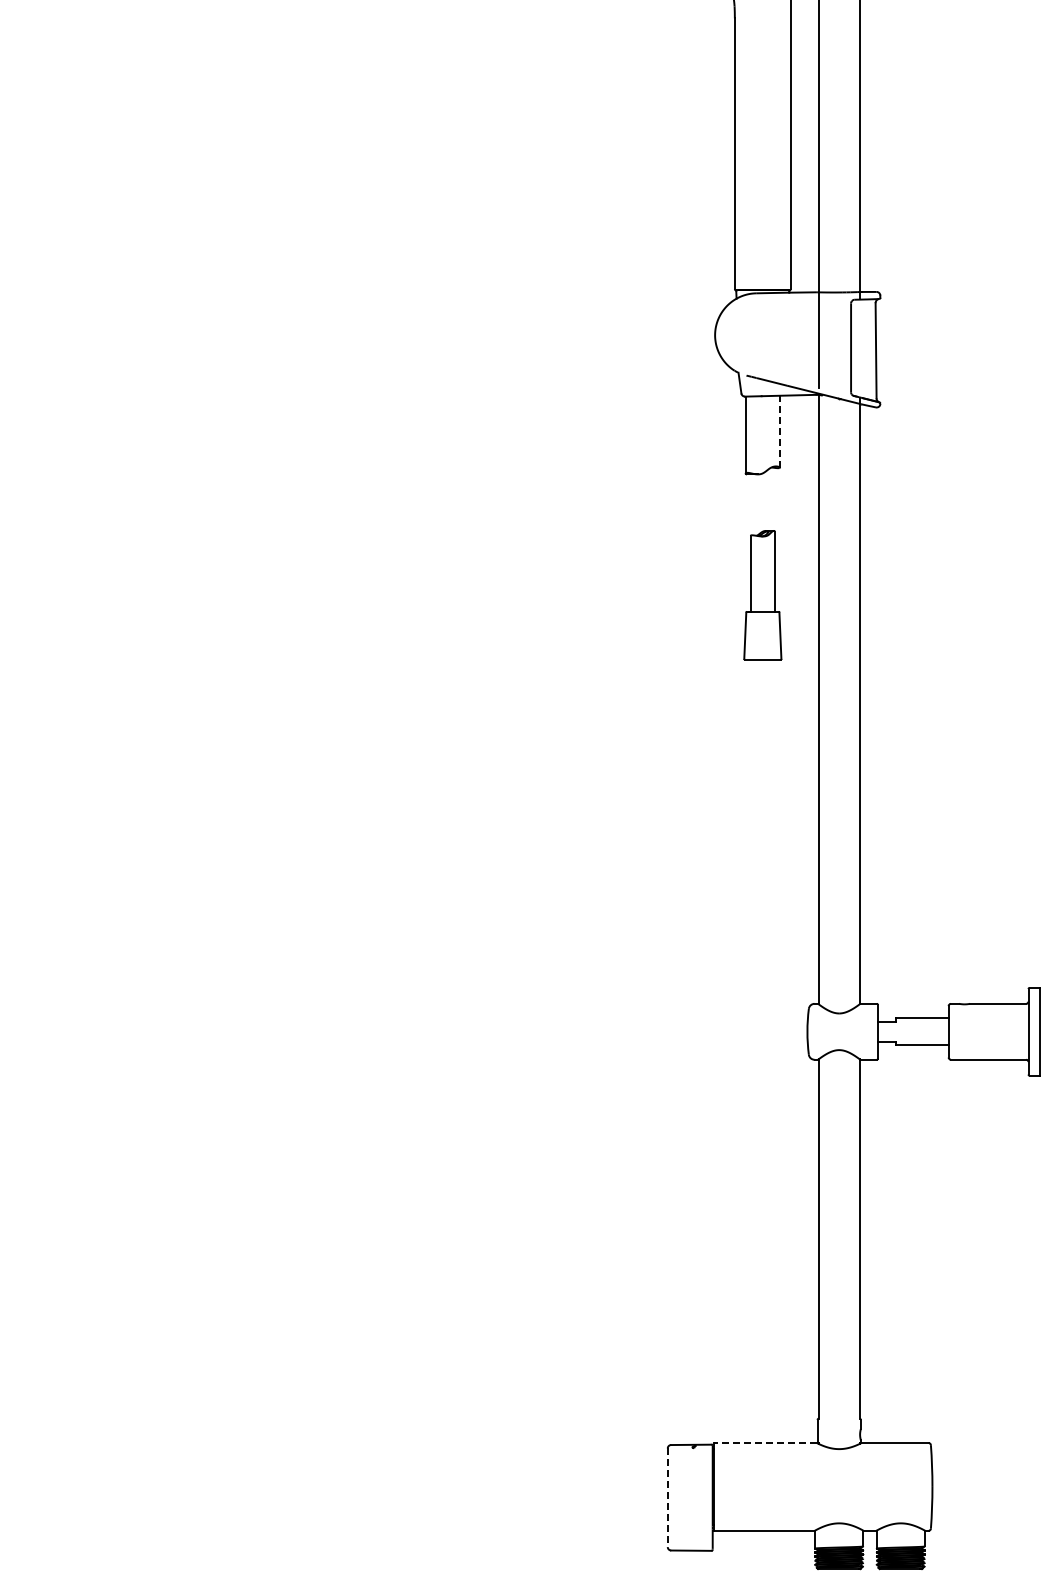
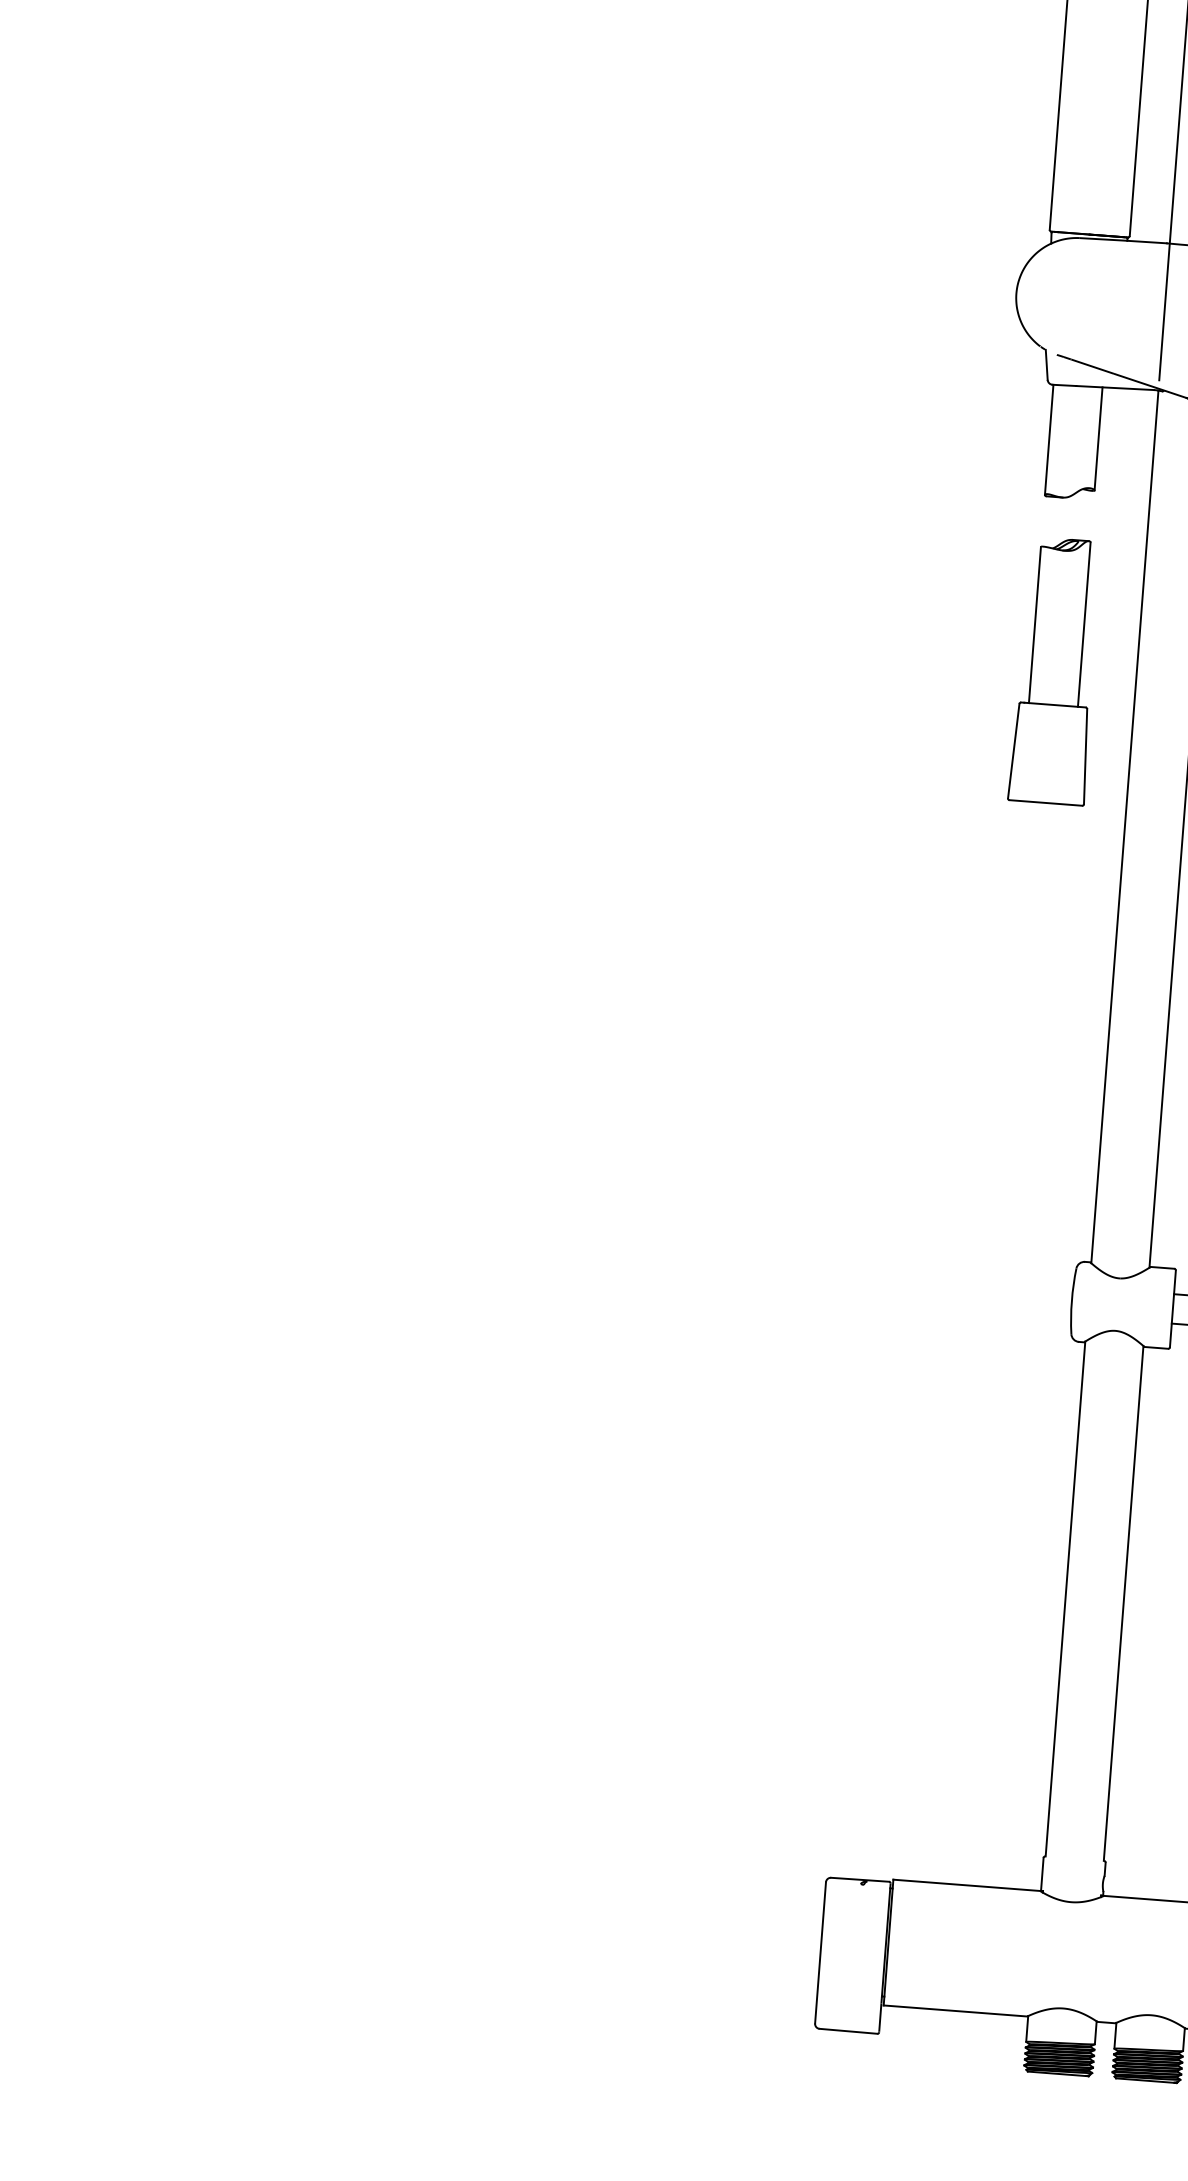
line: (779, 431) -> (1098, 438), dashed -> solid
part: (762, 595) -> (1055, 671), size x1.43
line: (765, 1443) -> (966, 1886), dashed -> solid
line: (667, 1498) -> (820, 1953), dashed -> solid

